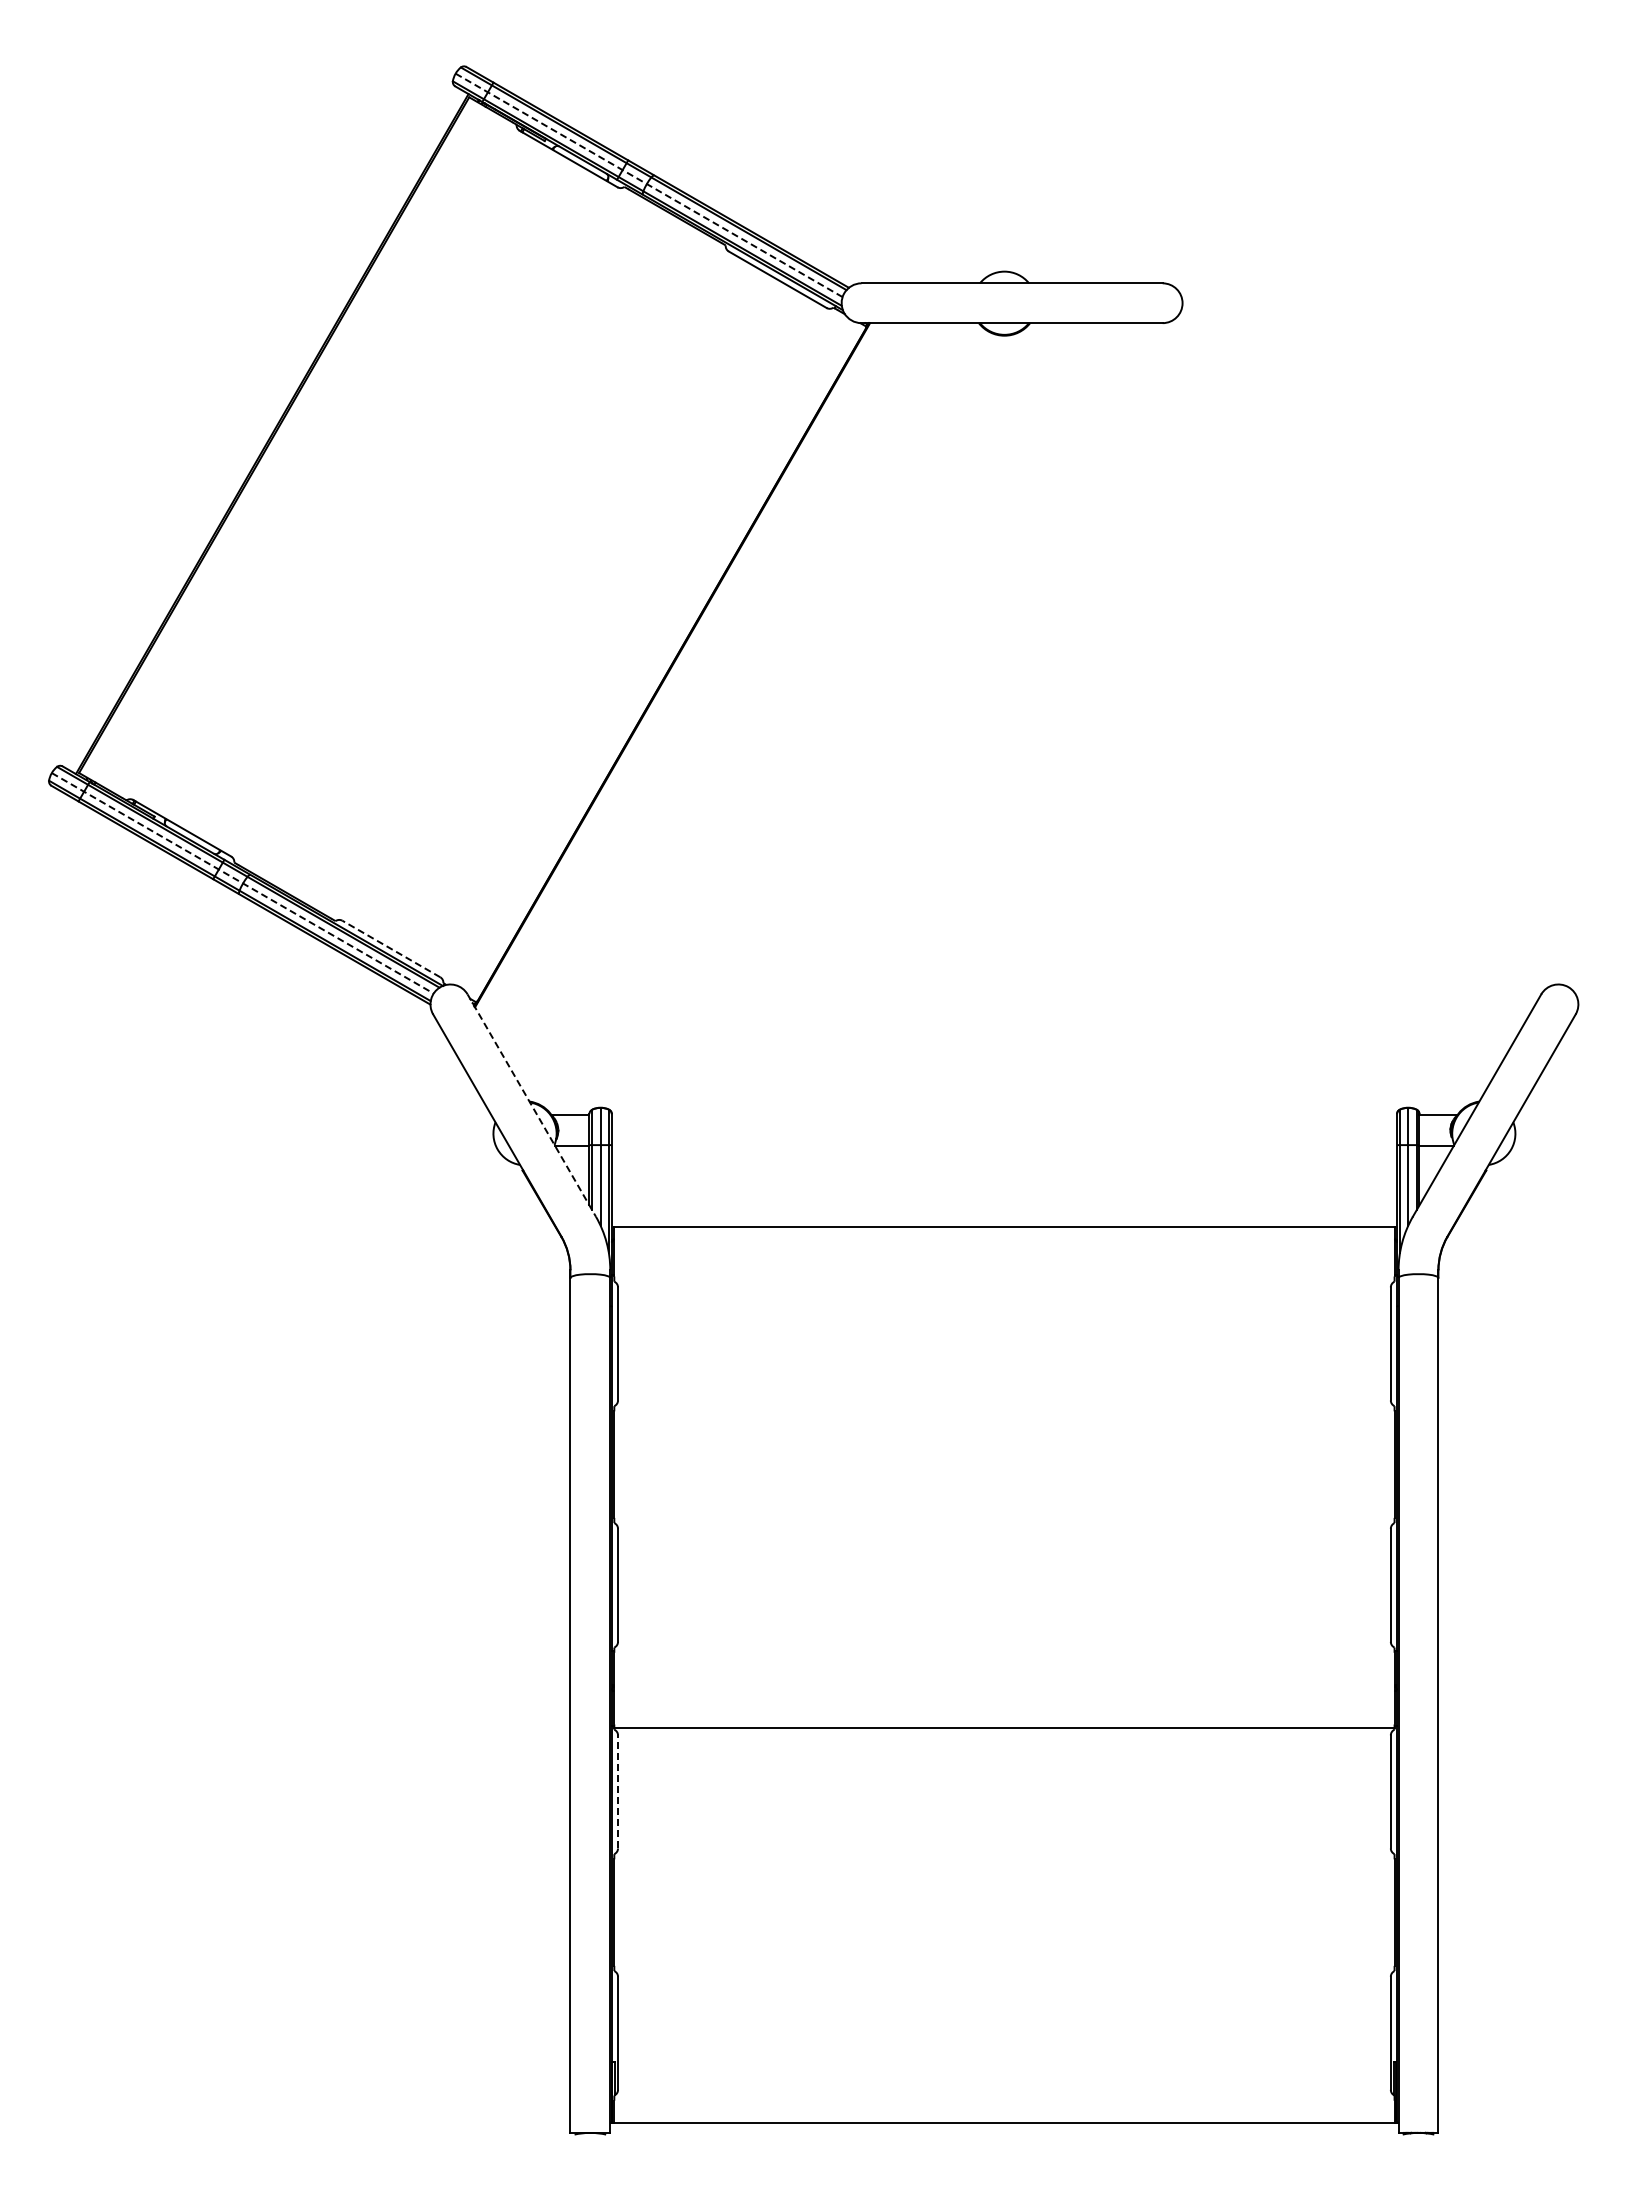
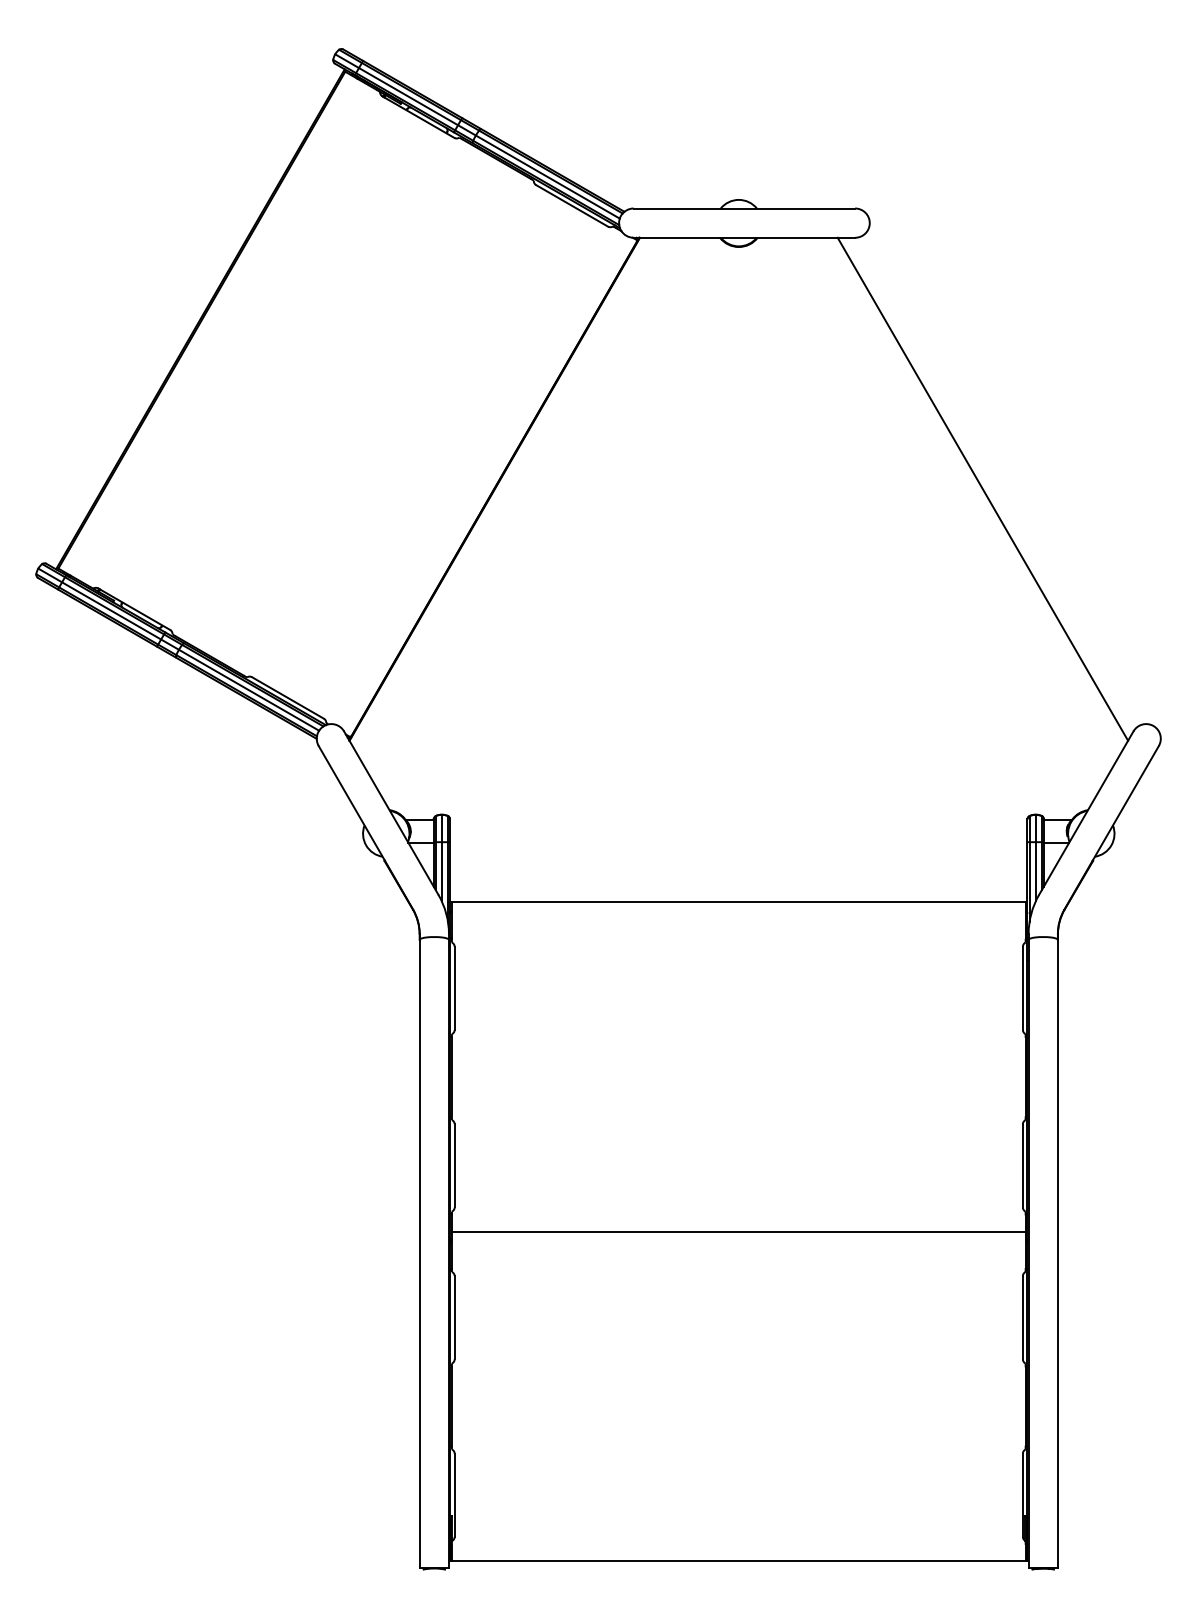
line: (649, 185) -> (477, 136), dashed -> solid
line: (1335, 665) -> (982, 489), added
line: (243, 883) -> (179, 649), dashed -> solid
line: (391, 949) -> (288, 698), dashed -> solid
line: (532, 1106) -> (391, 813), dashed -> solid
line: (1004, 1727) -> (738, 1231), moved
line: (618, 1791) -> (455, 1317), dashed -> solid

